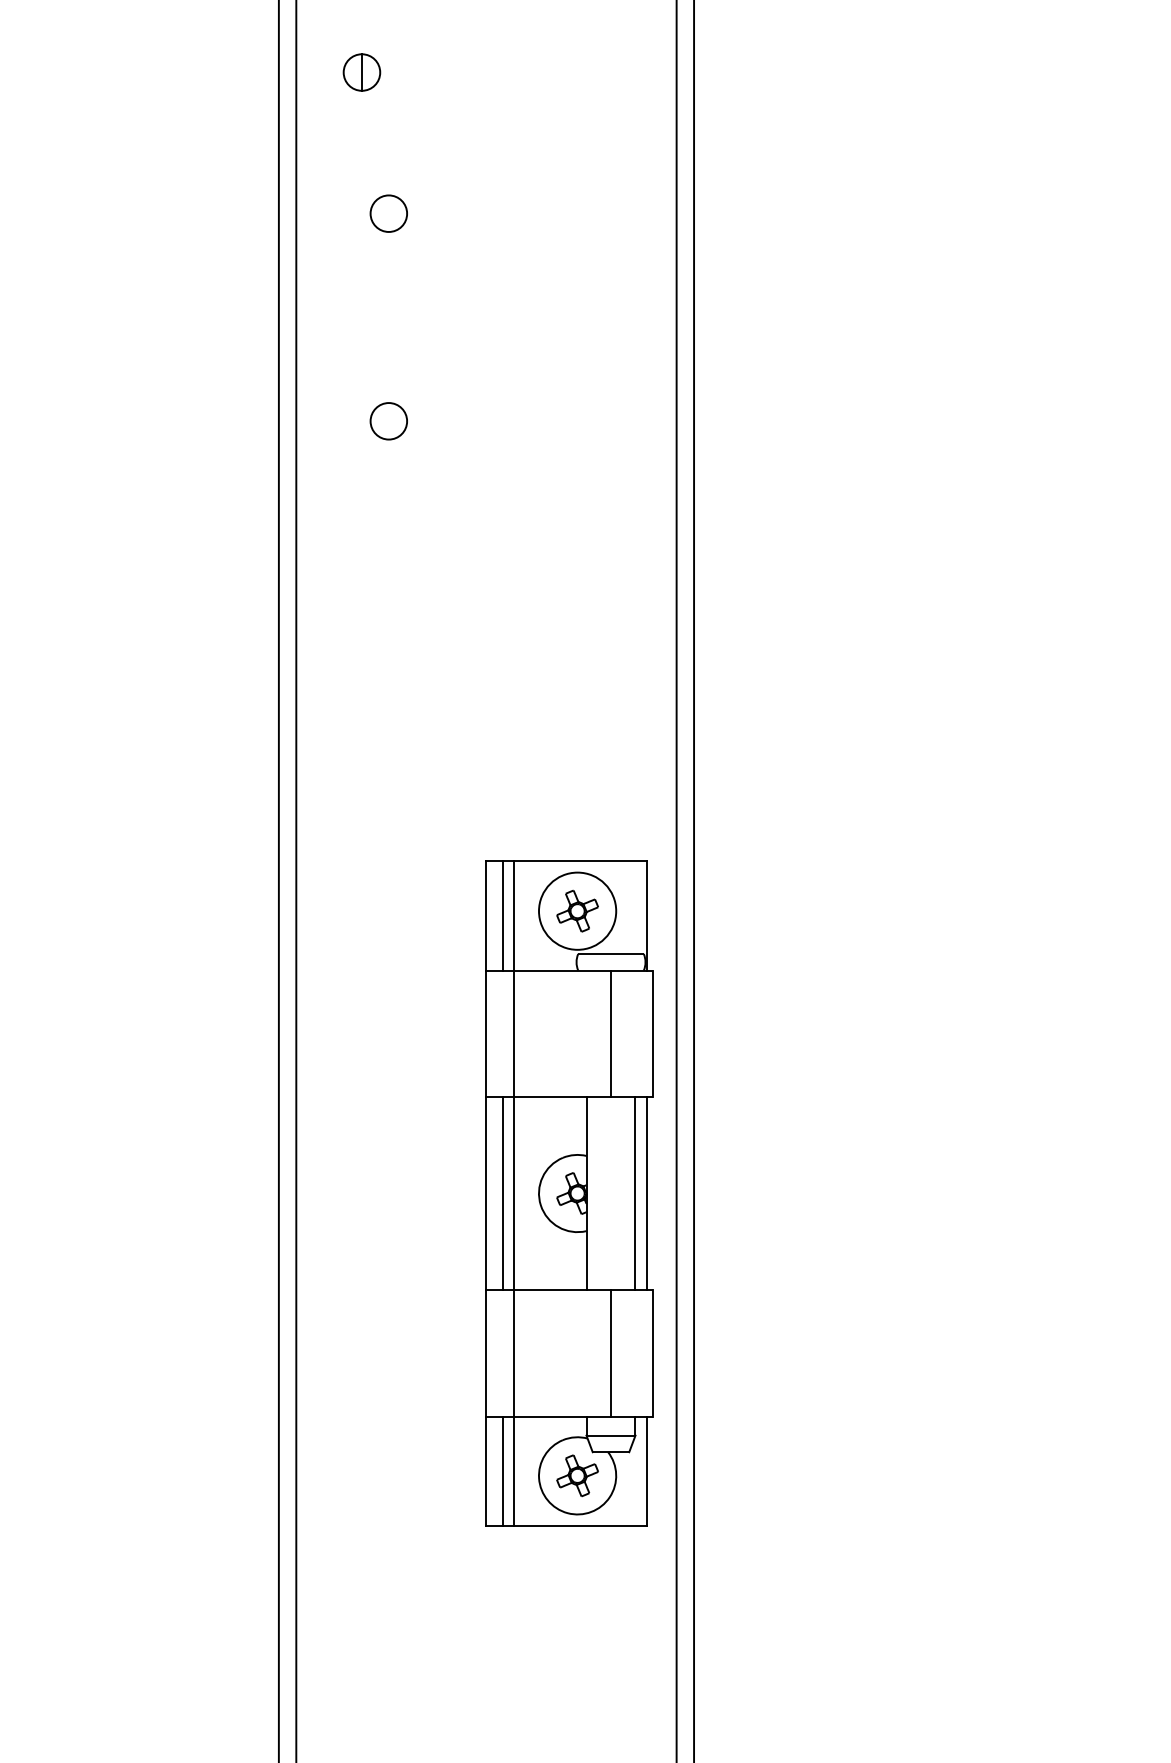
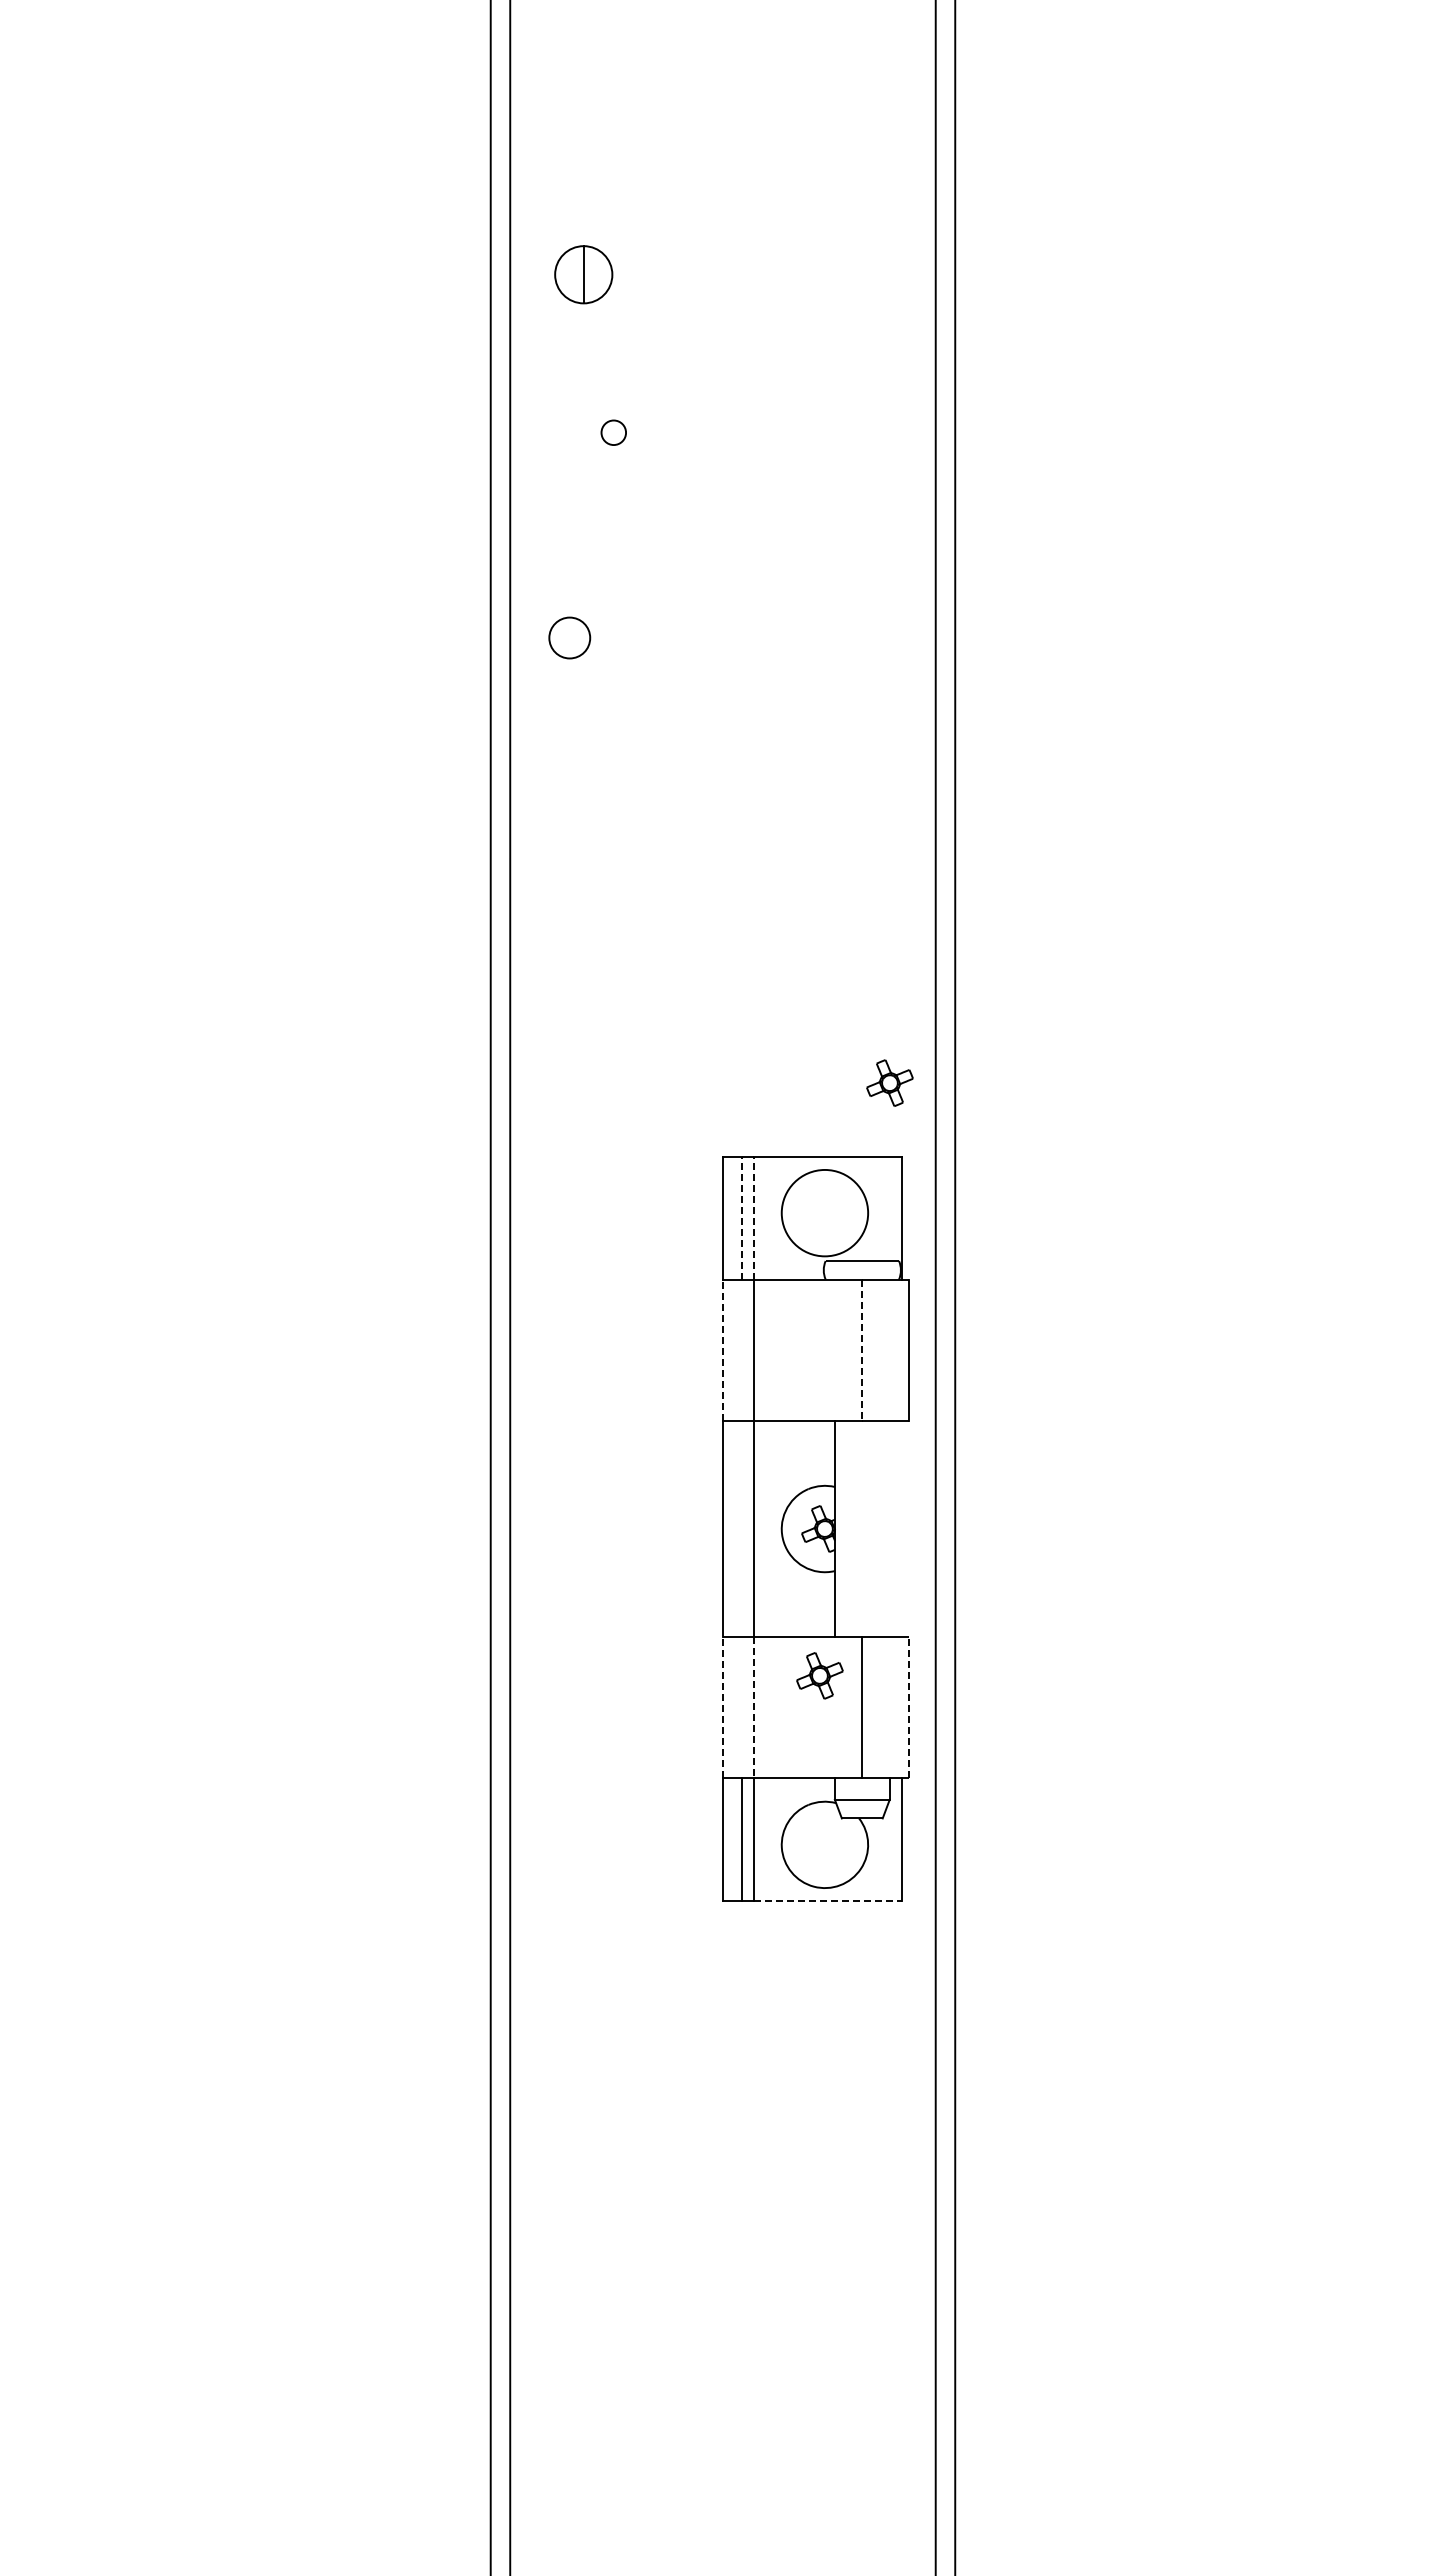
part: (361, 72) -> (583, 274), size x1.4
circle: (388, 213) -> (613, 432), size x0.6
circle: (388, 420) -> (569, 637), moved
part: (577, 910) -> (889, 1082), moved
line: (503, 915) -> (741, 1218), solid -> dashed
line: (513, 915) -> (753, 1218), solid -> dashed
line: (486, 1033) -> (722, 1350), solid -> dashed
line: (611, 1033) -> (862, 1350), solid -> dashed
line: (503, 1193) -> (741, 1528), removed
line: (635, 1193) -> (889, 1528), removed
line: (646, 1193) -> (902, 1528), removed
line: (486, 1353) -> (722, 1707), solid -> dashed
line: (513, 1353) -> (753, 1707), solid -> dashed
line: (652, 1353) -> (908, 1707), solid -> dashed
part: (577, 1475) -> (819, 1675), moved
line: (580, 1525) -> (828, 1900), solid -> dashed

